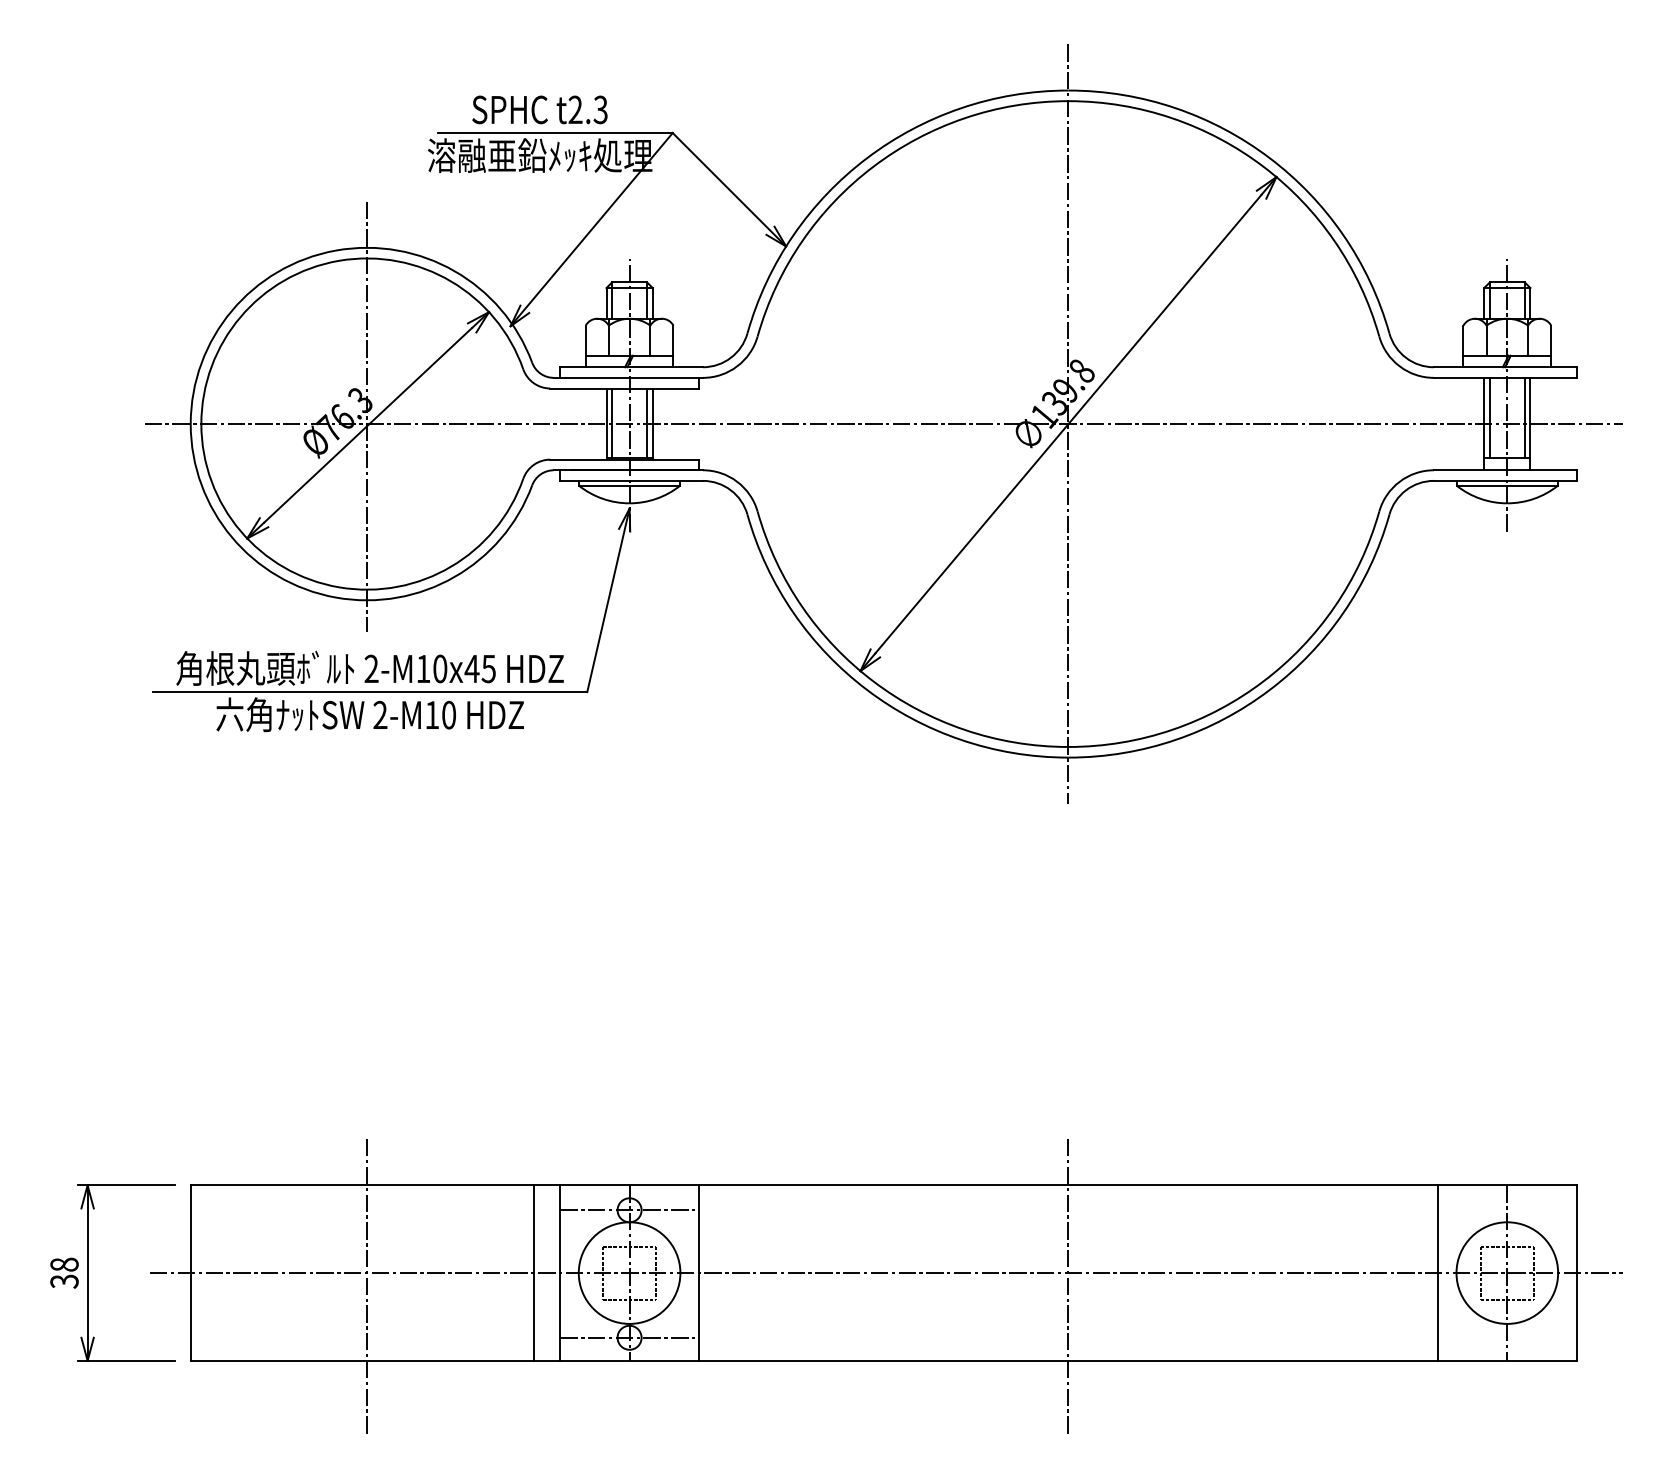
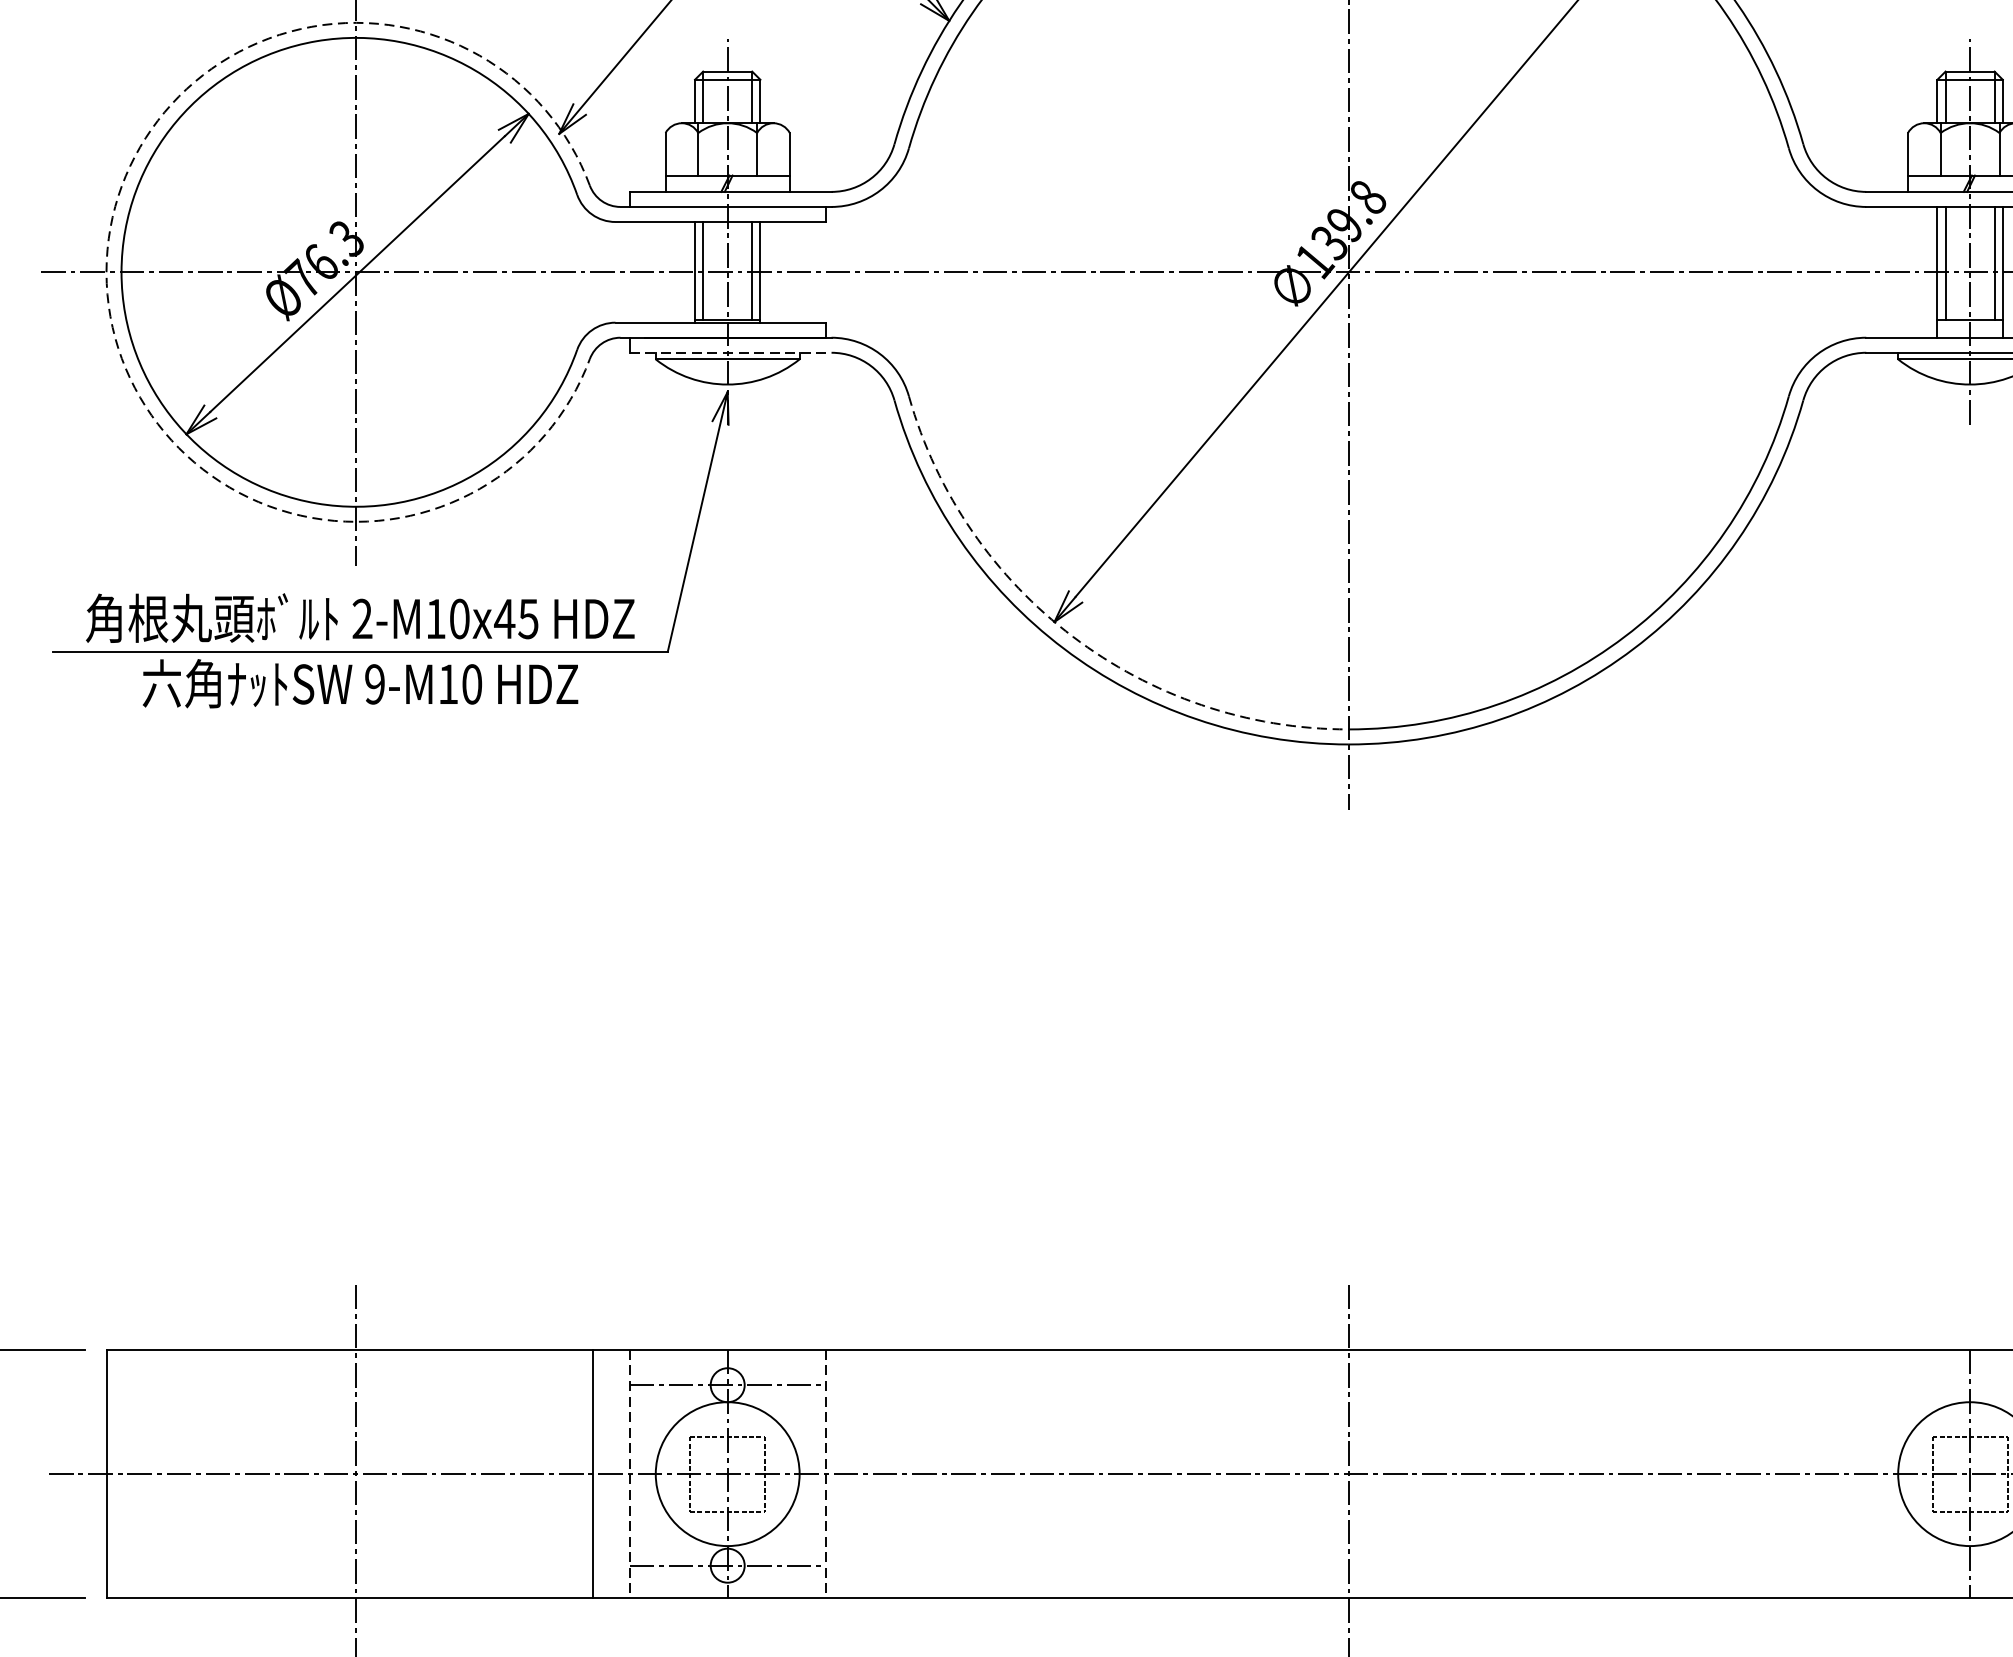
arc: (190, 424) -> (106, 272), solid -> dashed
line: (632, 480) -> (731, 352), solid -> dashed
arc: (873, 681) -> (1072, 636), solid -> dashed
text: (380, 715) -> (375, 684), 2-M10 -> 9-M10
line: (1438, 1272) -> (1872, 1473), removed
line: (560, 1273) -> (629, 1474), solid -> dashed
line: (698, 1273) -> (825, 1474), solid -> dashed

